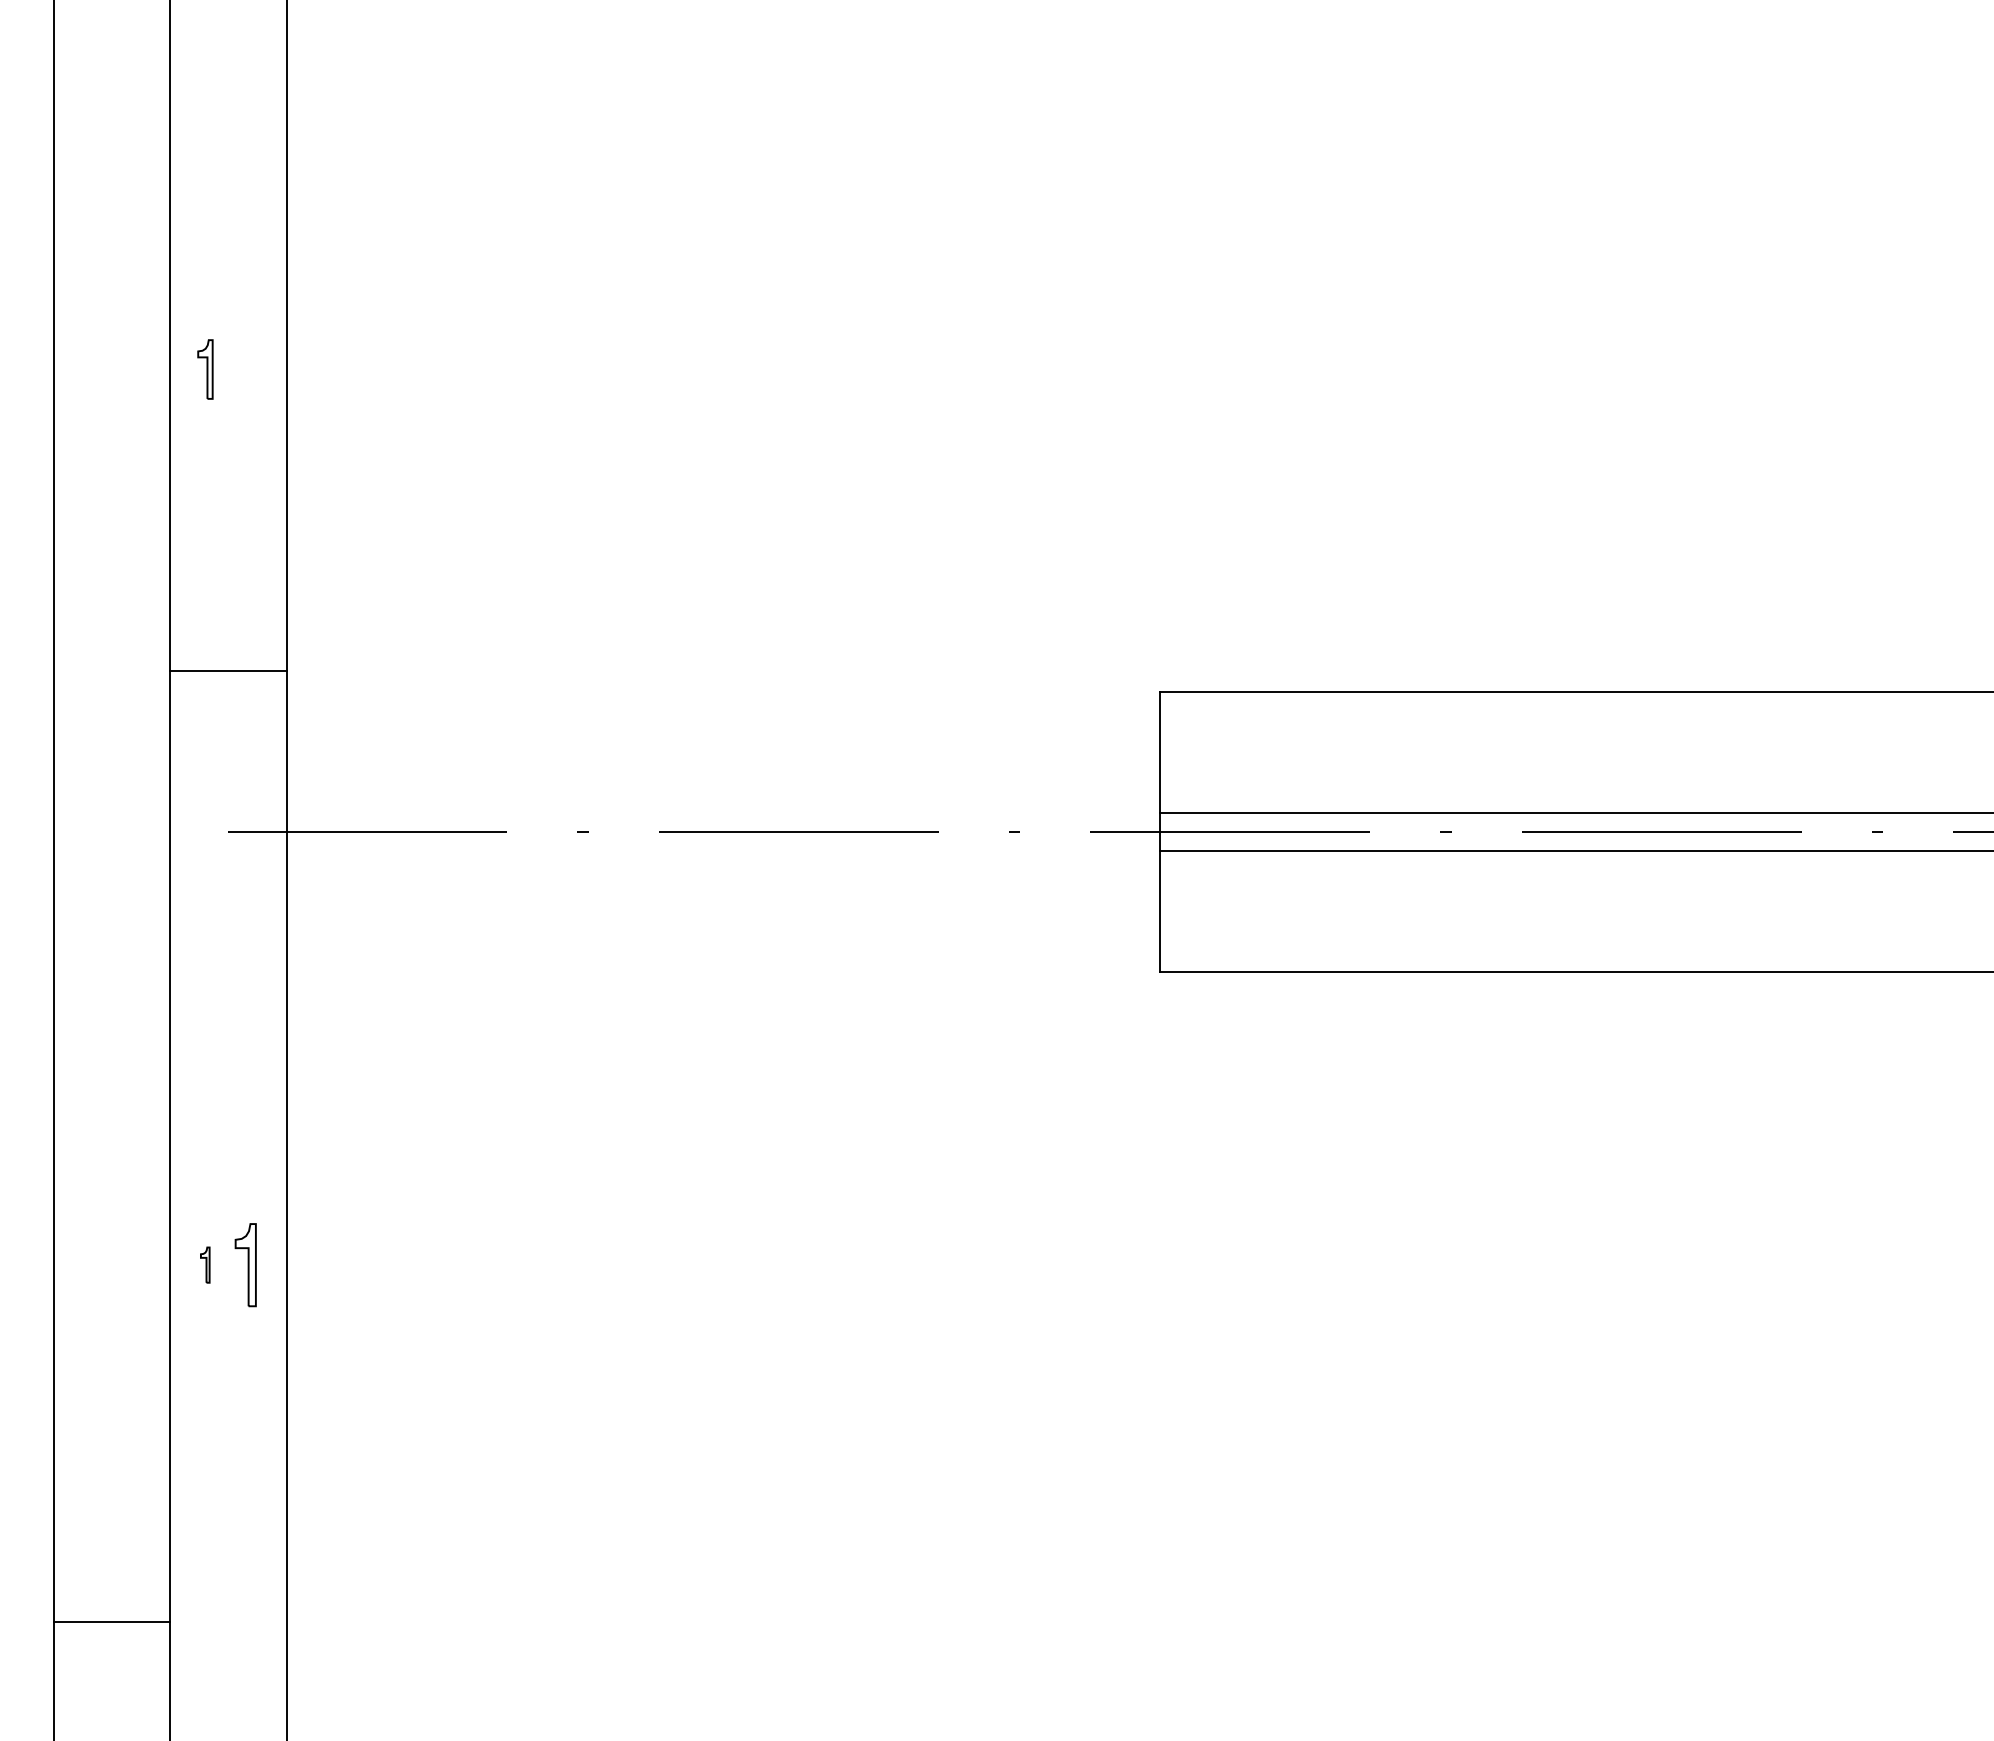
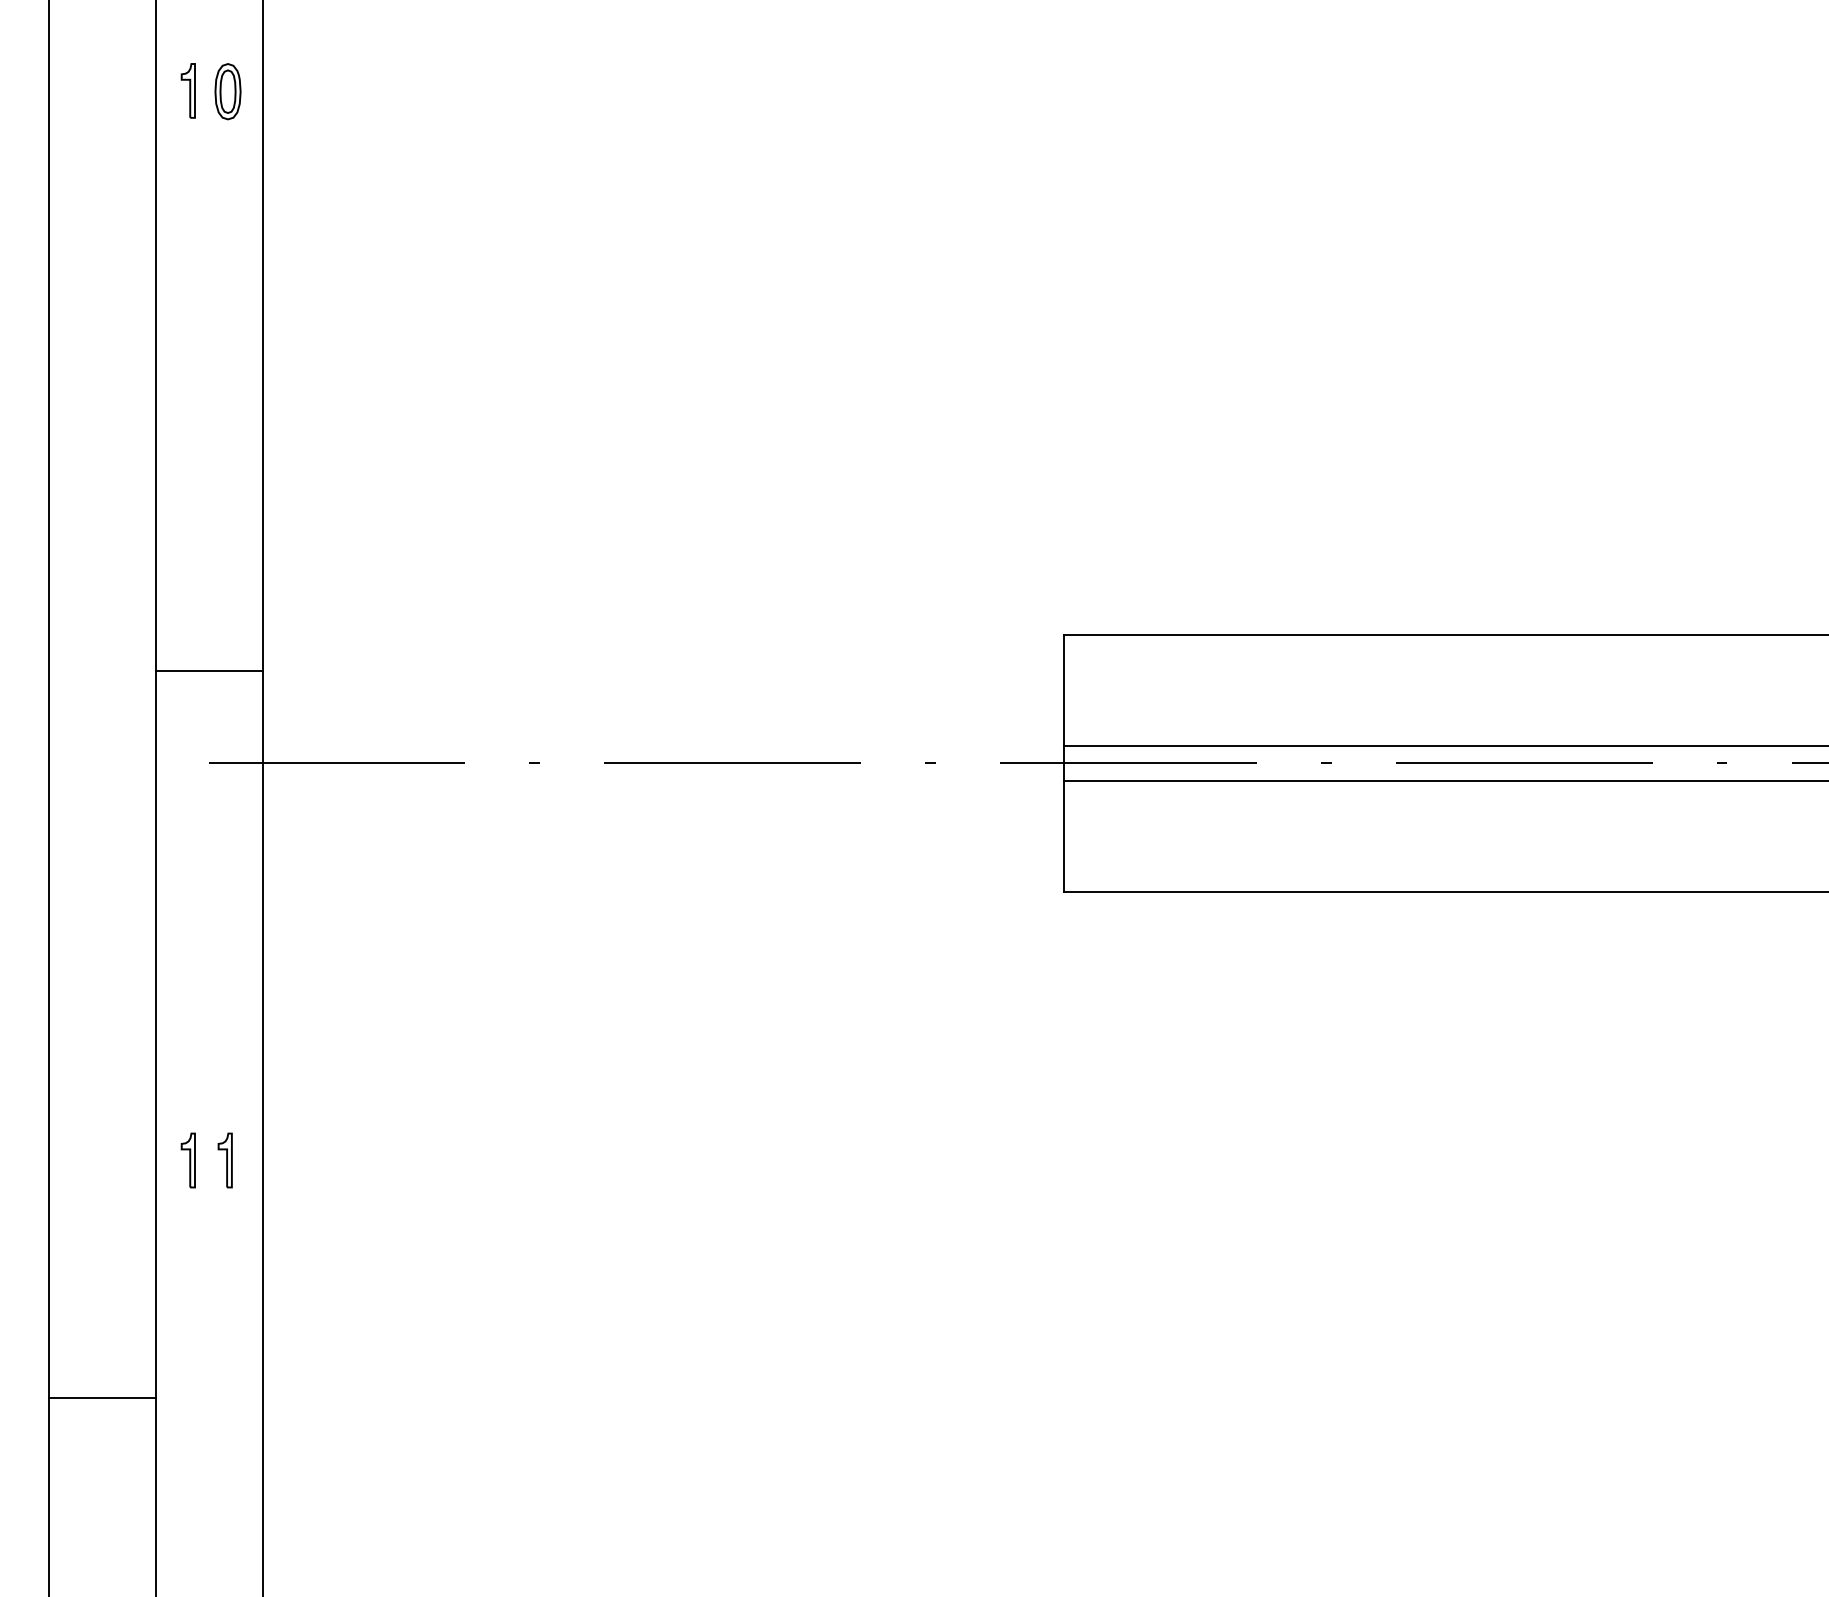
part: (248, 99) -> (227, 91), added
part: (204, 369) -> (187, 90), moved
line: (228, 671) -> (209, 670), moved
part: (204, 1265) -> (187, 1160), size x1.67
part: (244, 1265) -> (224, 1160), size x0.71
line: (111, 1622) -> (102, 1398), moved

